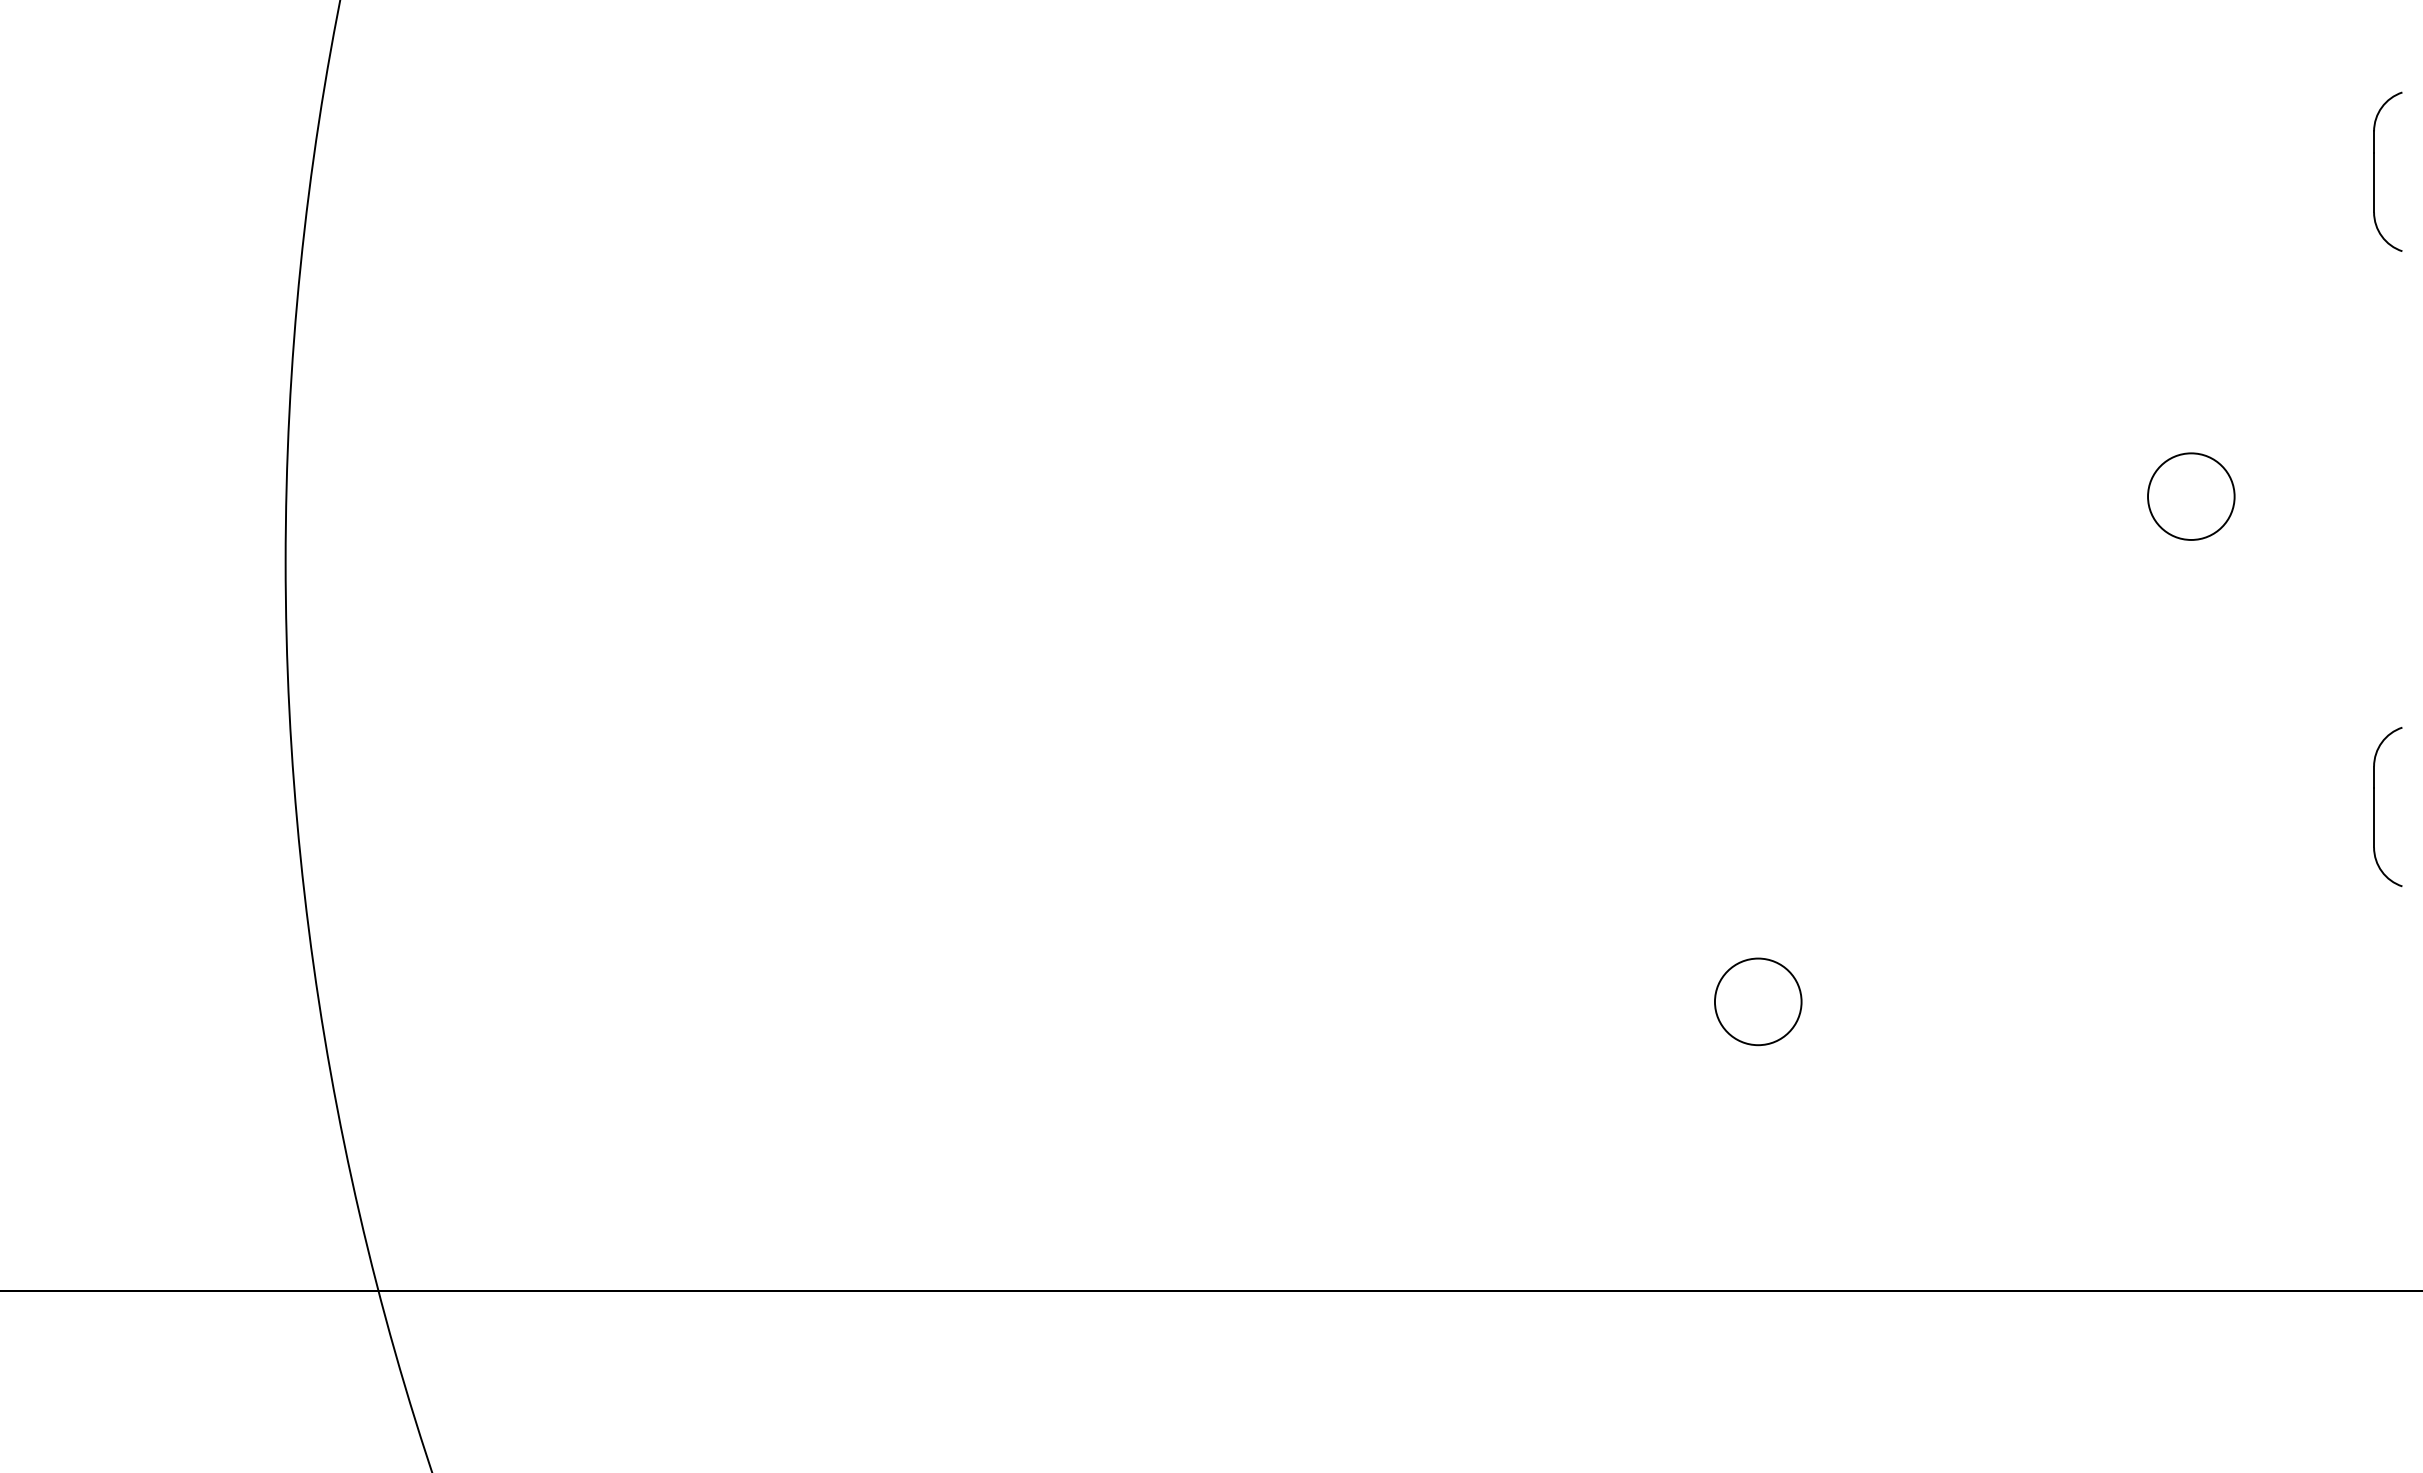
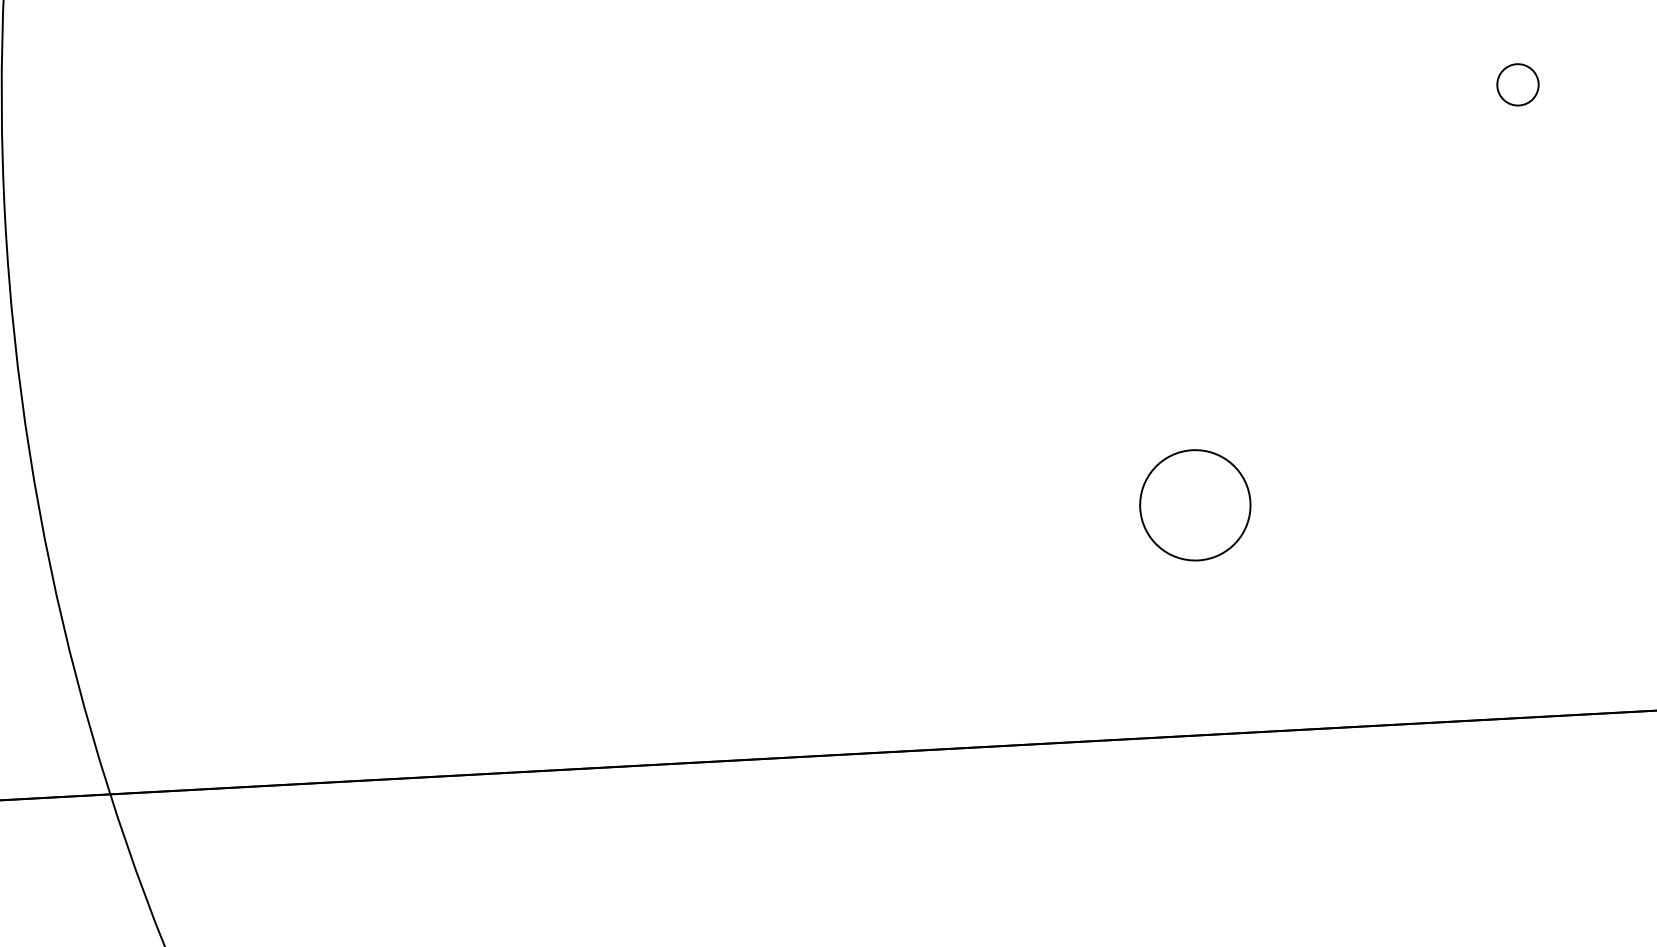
circle: (2191, 496) -> (1518, 84), size x0.6
circle: (1757, 1001) -> (1194, 505), size x1.6

